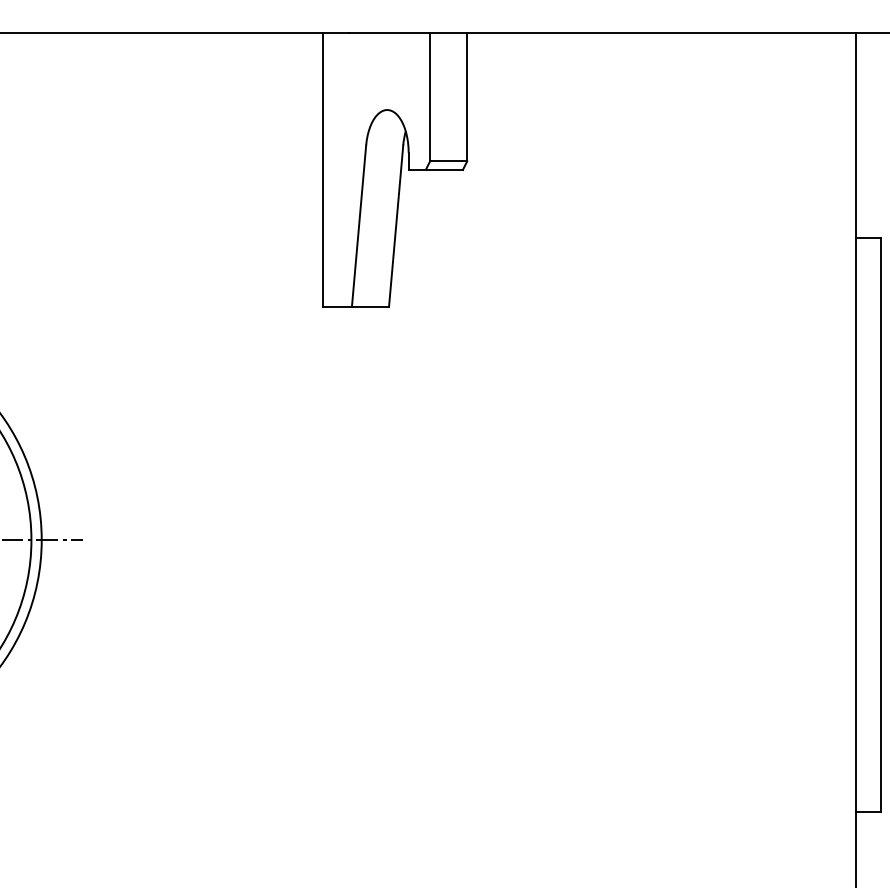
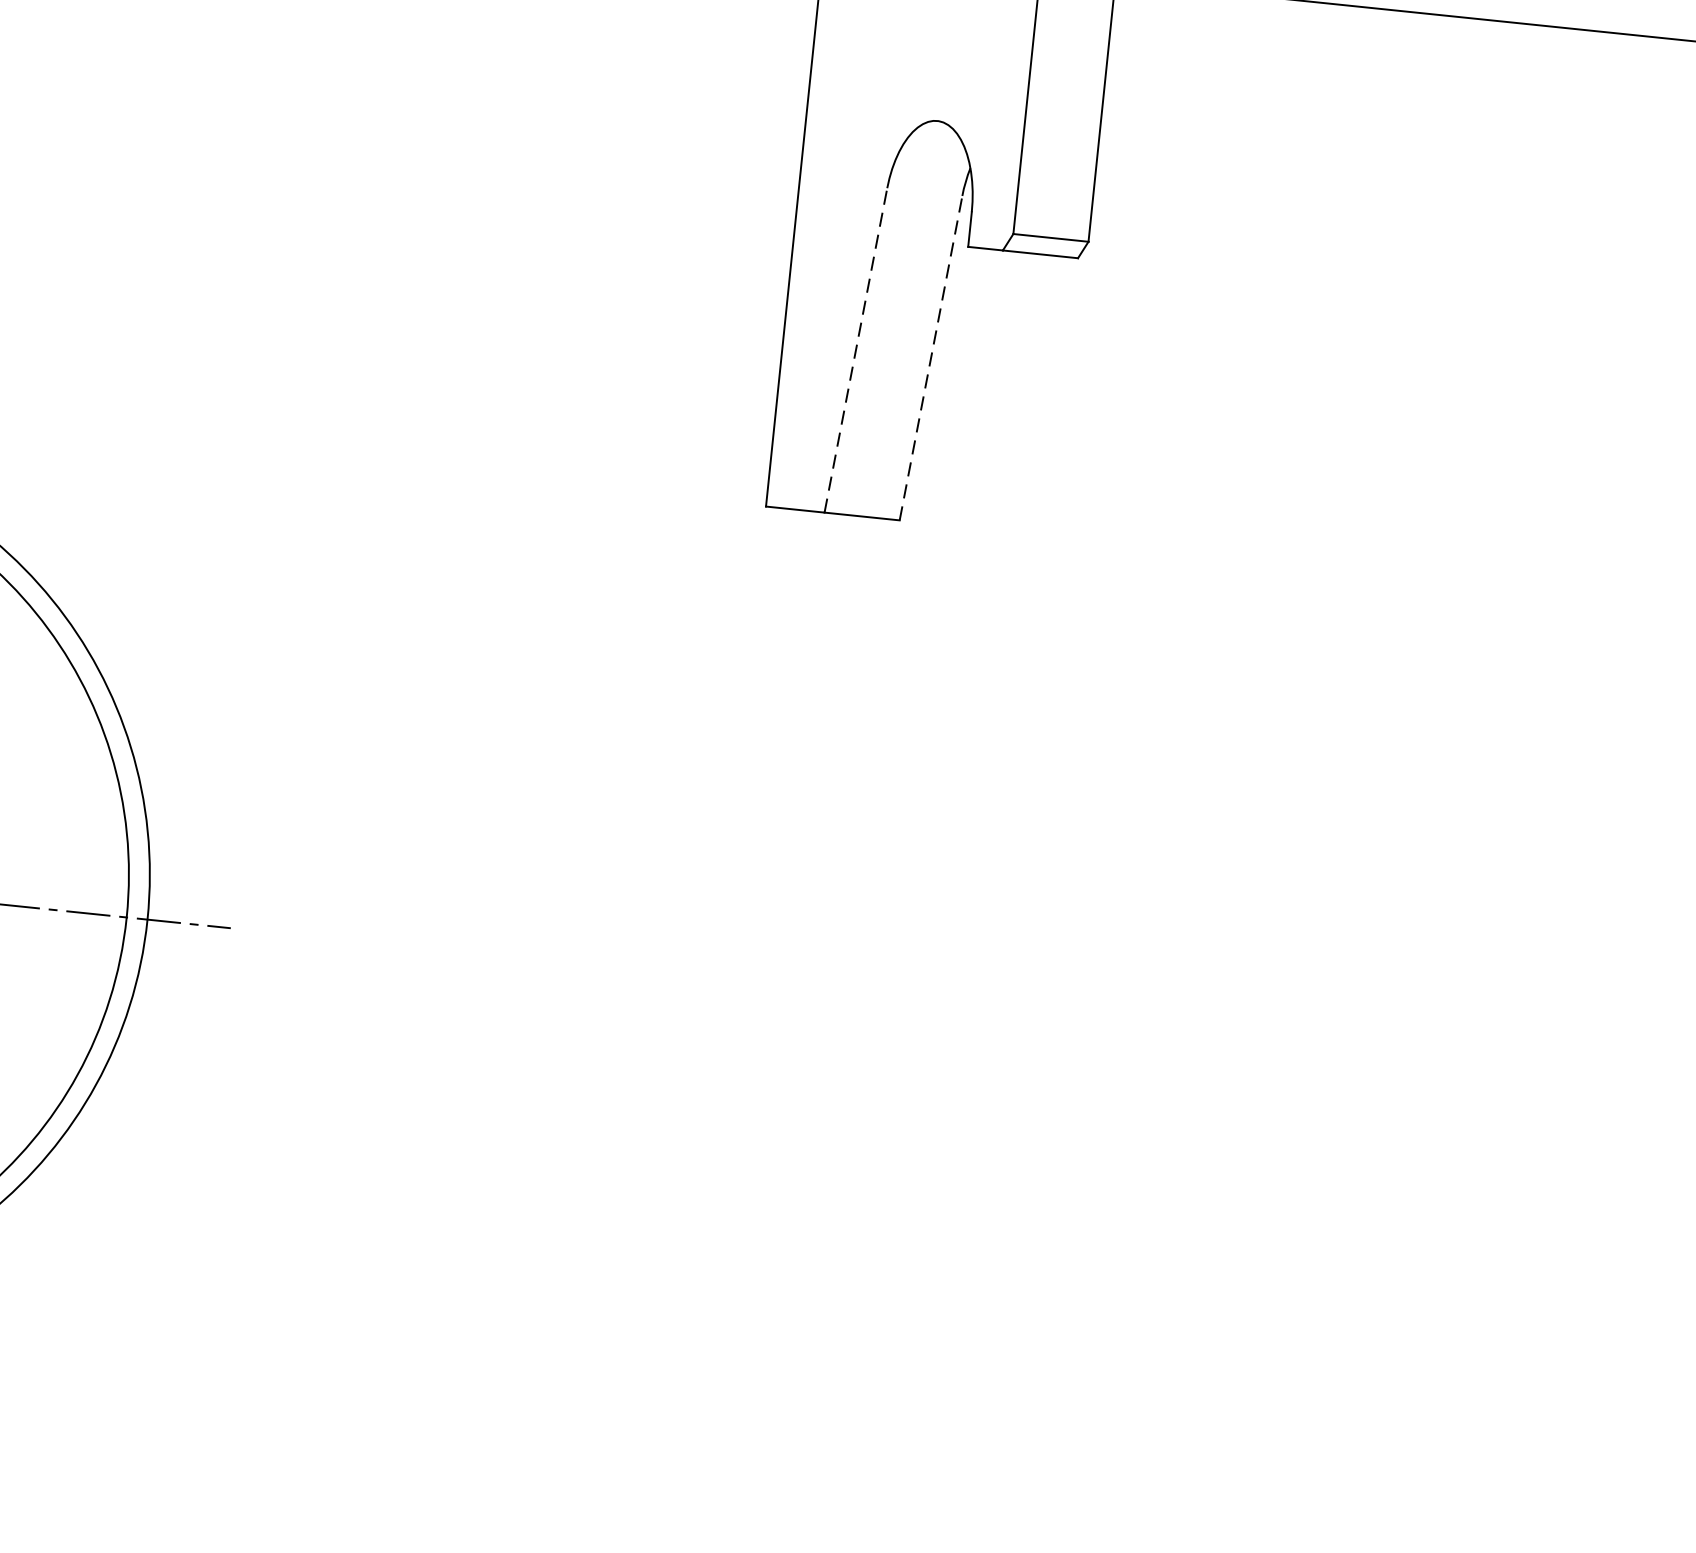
line: (359, 225) -> (856, 349), solid -> dashed
line: (396, 225) -> (931, 356), solid -> dashed

